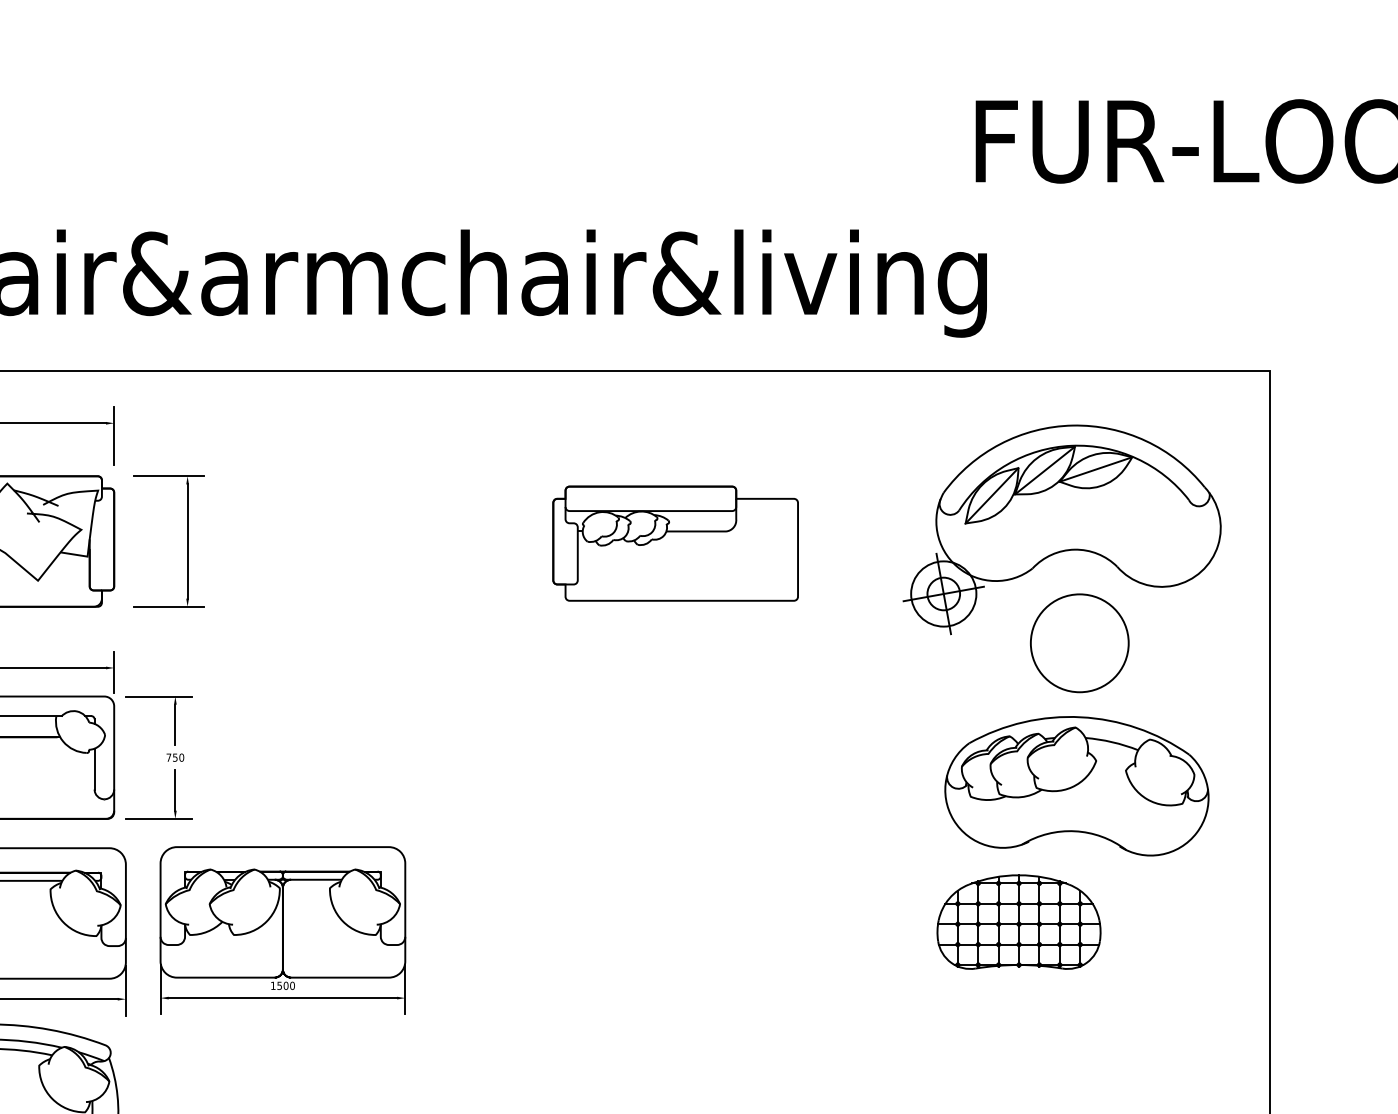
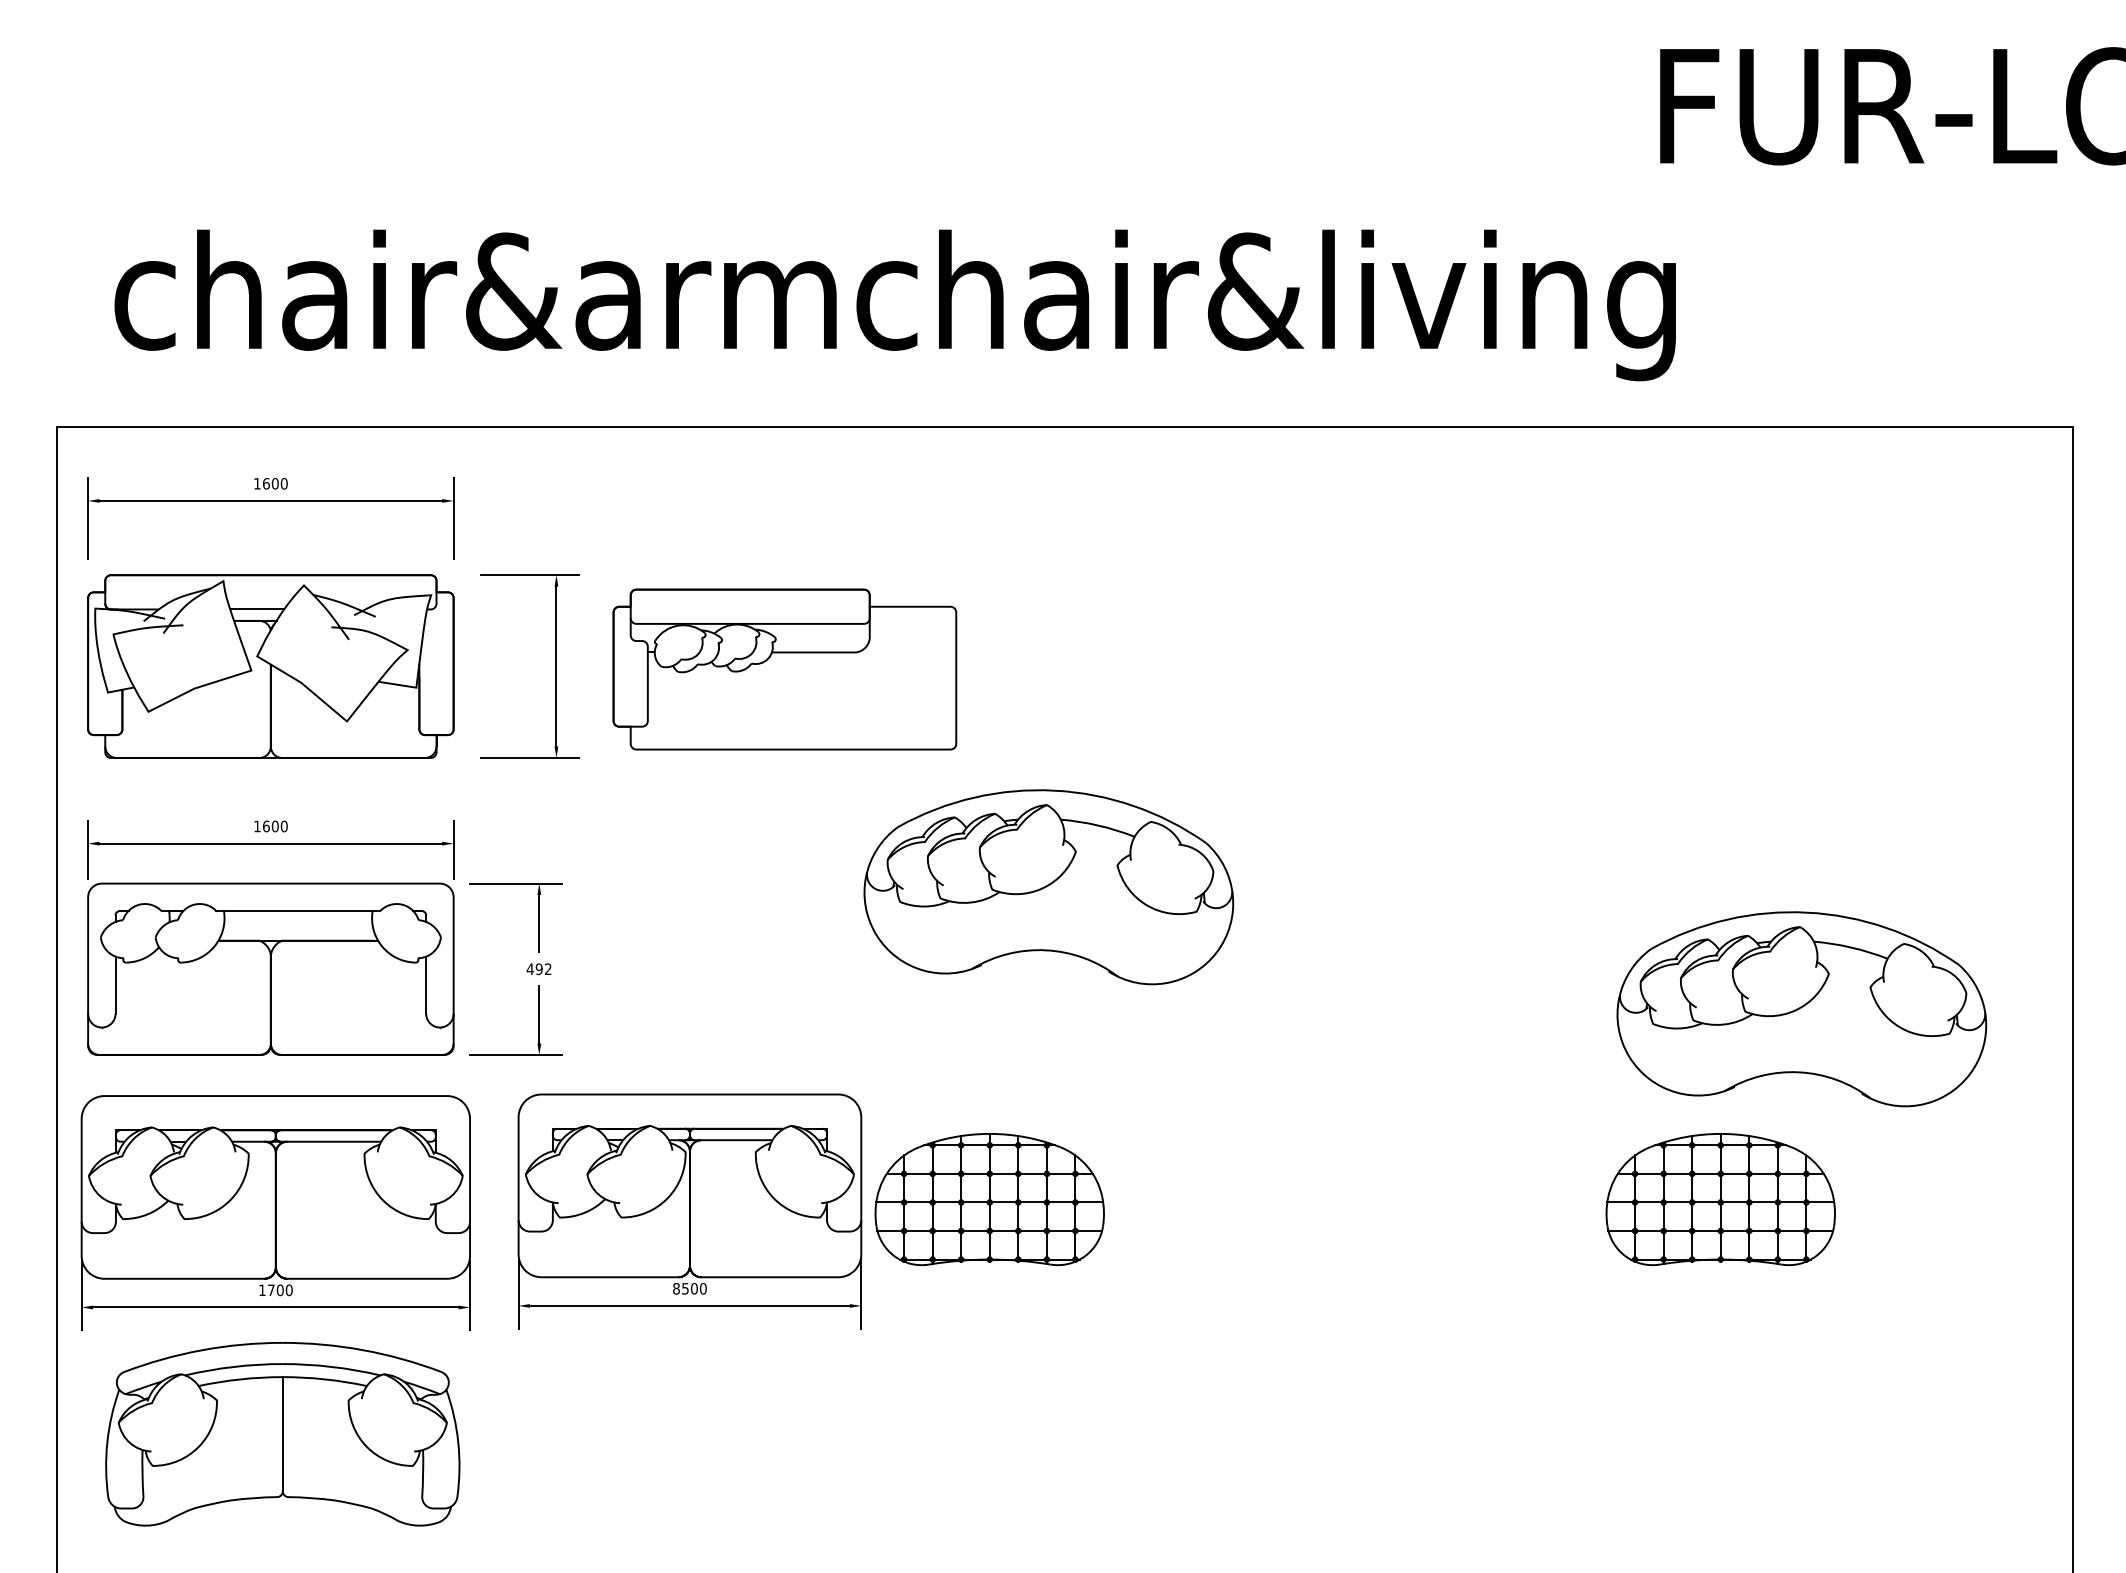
part: (675, 543) -> (784, 669), moved
part: (1059, 552) -> (1777, 682), removed
part: (538, 699) -> (1048, 887), added
text: (174, 757) -> (538, 969), 750 -> 492
part: (496, 922) -> (989, 1199), added
text: (273, 985) -> (676, 1288), 1500 -> 8500

